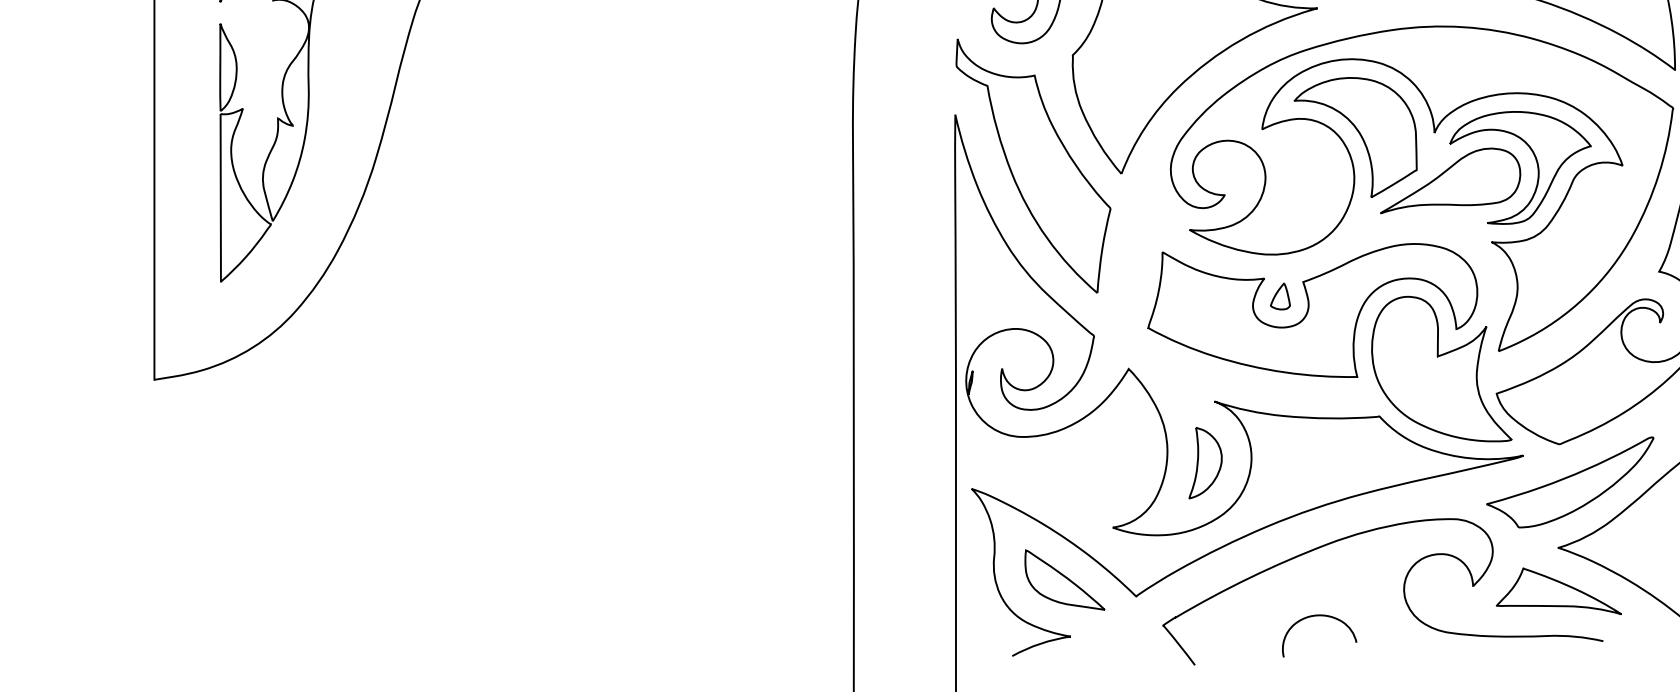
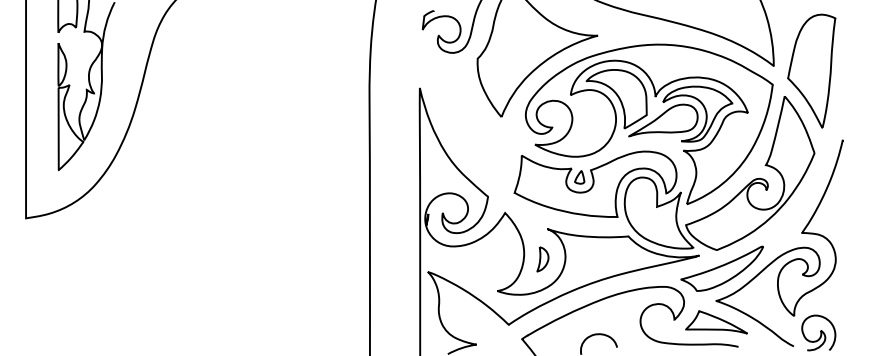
part: (1031, 166) -> (457, 113), removed
part: (1204, 463) -> (542, 259), size x0.7
part: (1064, 579) -> (473, 316), removed

